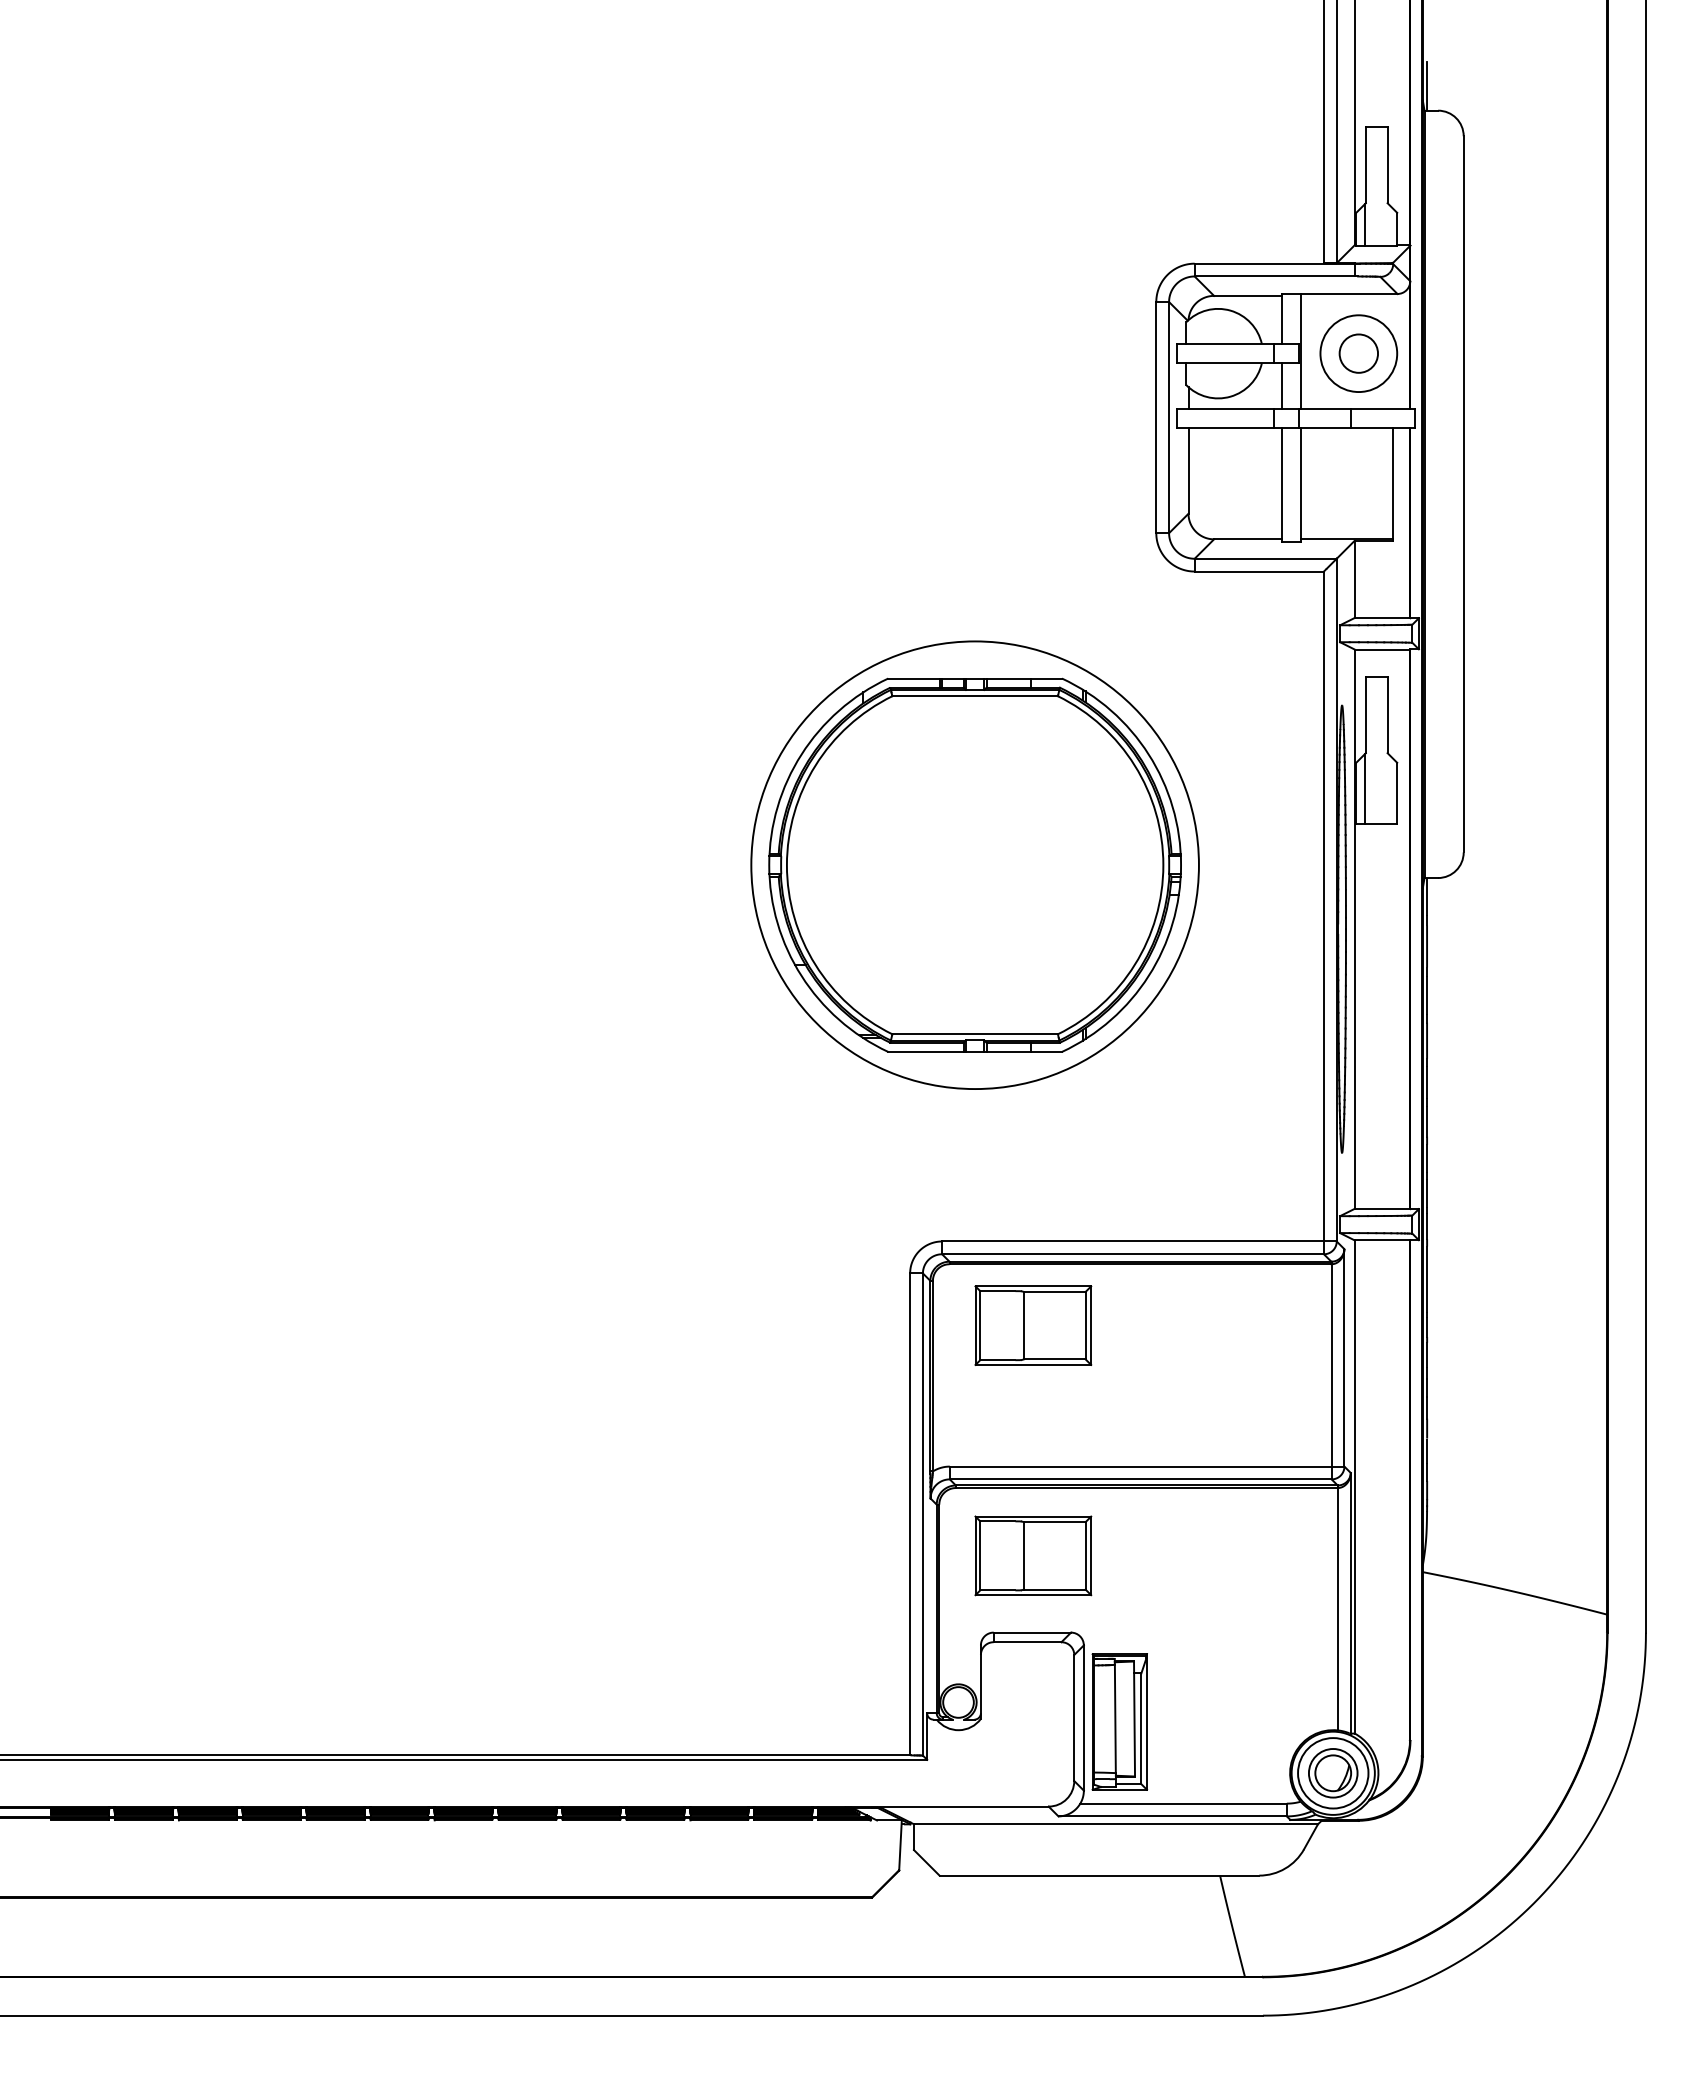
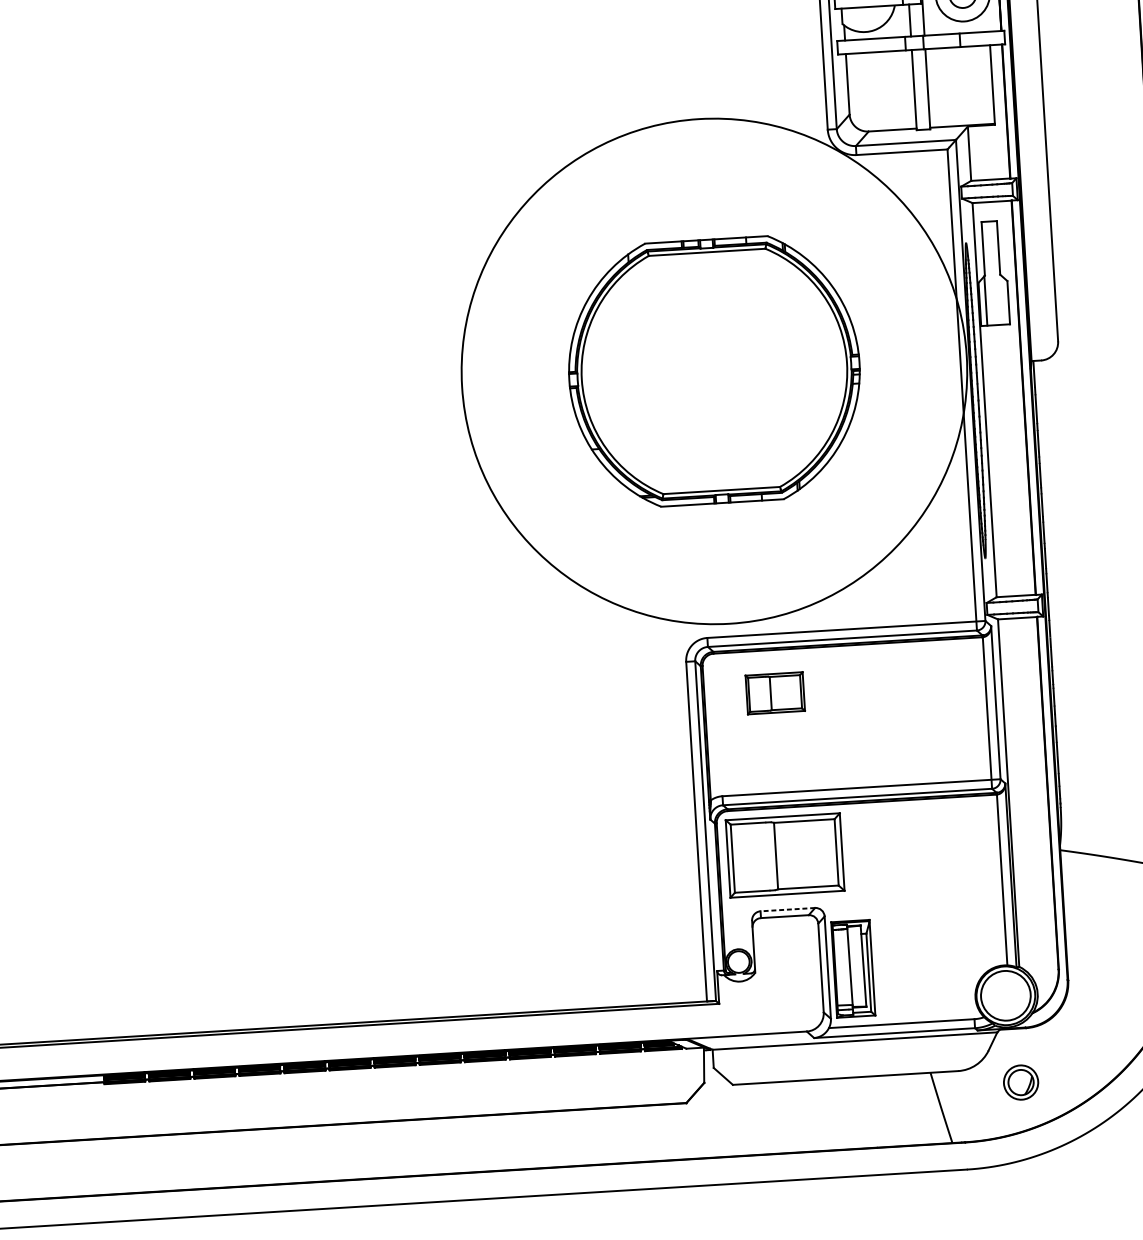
circle: (974, 865) -> (713, 371), size x1.6
part: (1033, 1325) -> (775, 693), size x0.7
part: (1033, 1555) -> (785, 855), size x1.4
line: (1032, 1632) -> (787, 909), solid -> dashed
part: (1333, 1773) -> (1021, 1082), moved

